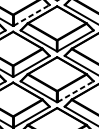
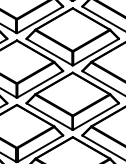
line: (31, 15) -> (40, 19), dashed -> solid
line: (75, 91) -> (96, 116), dashed -> solid

